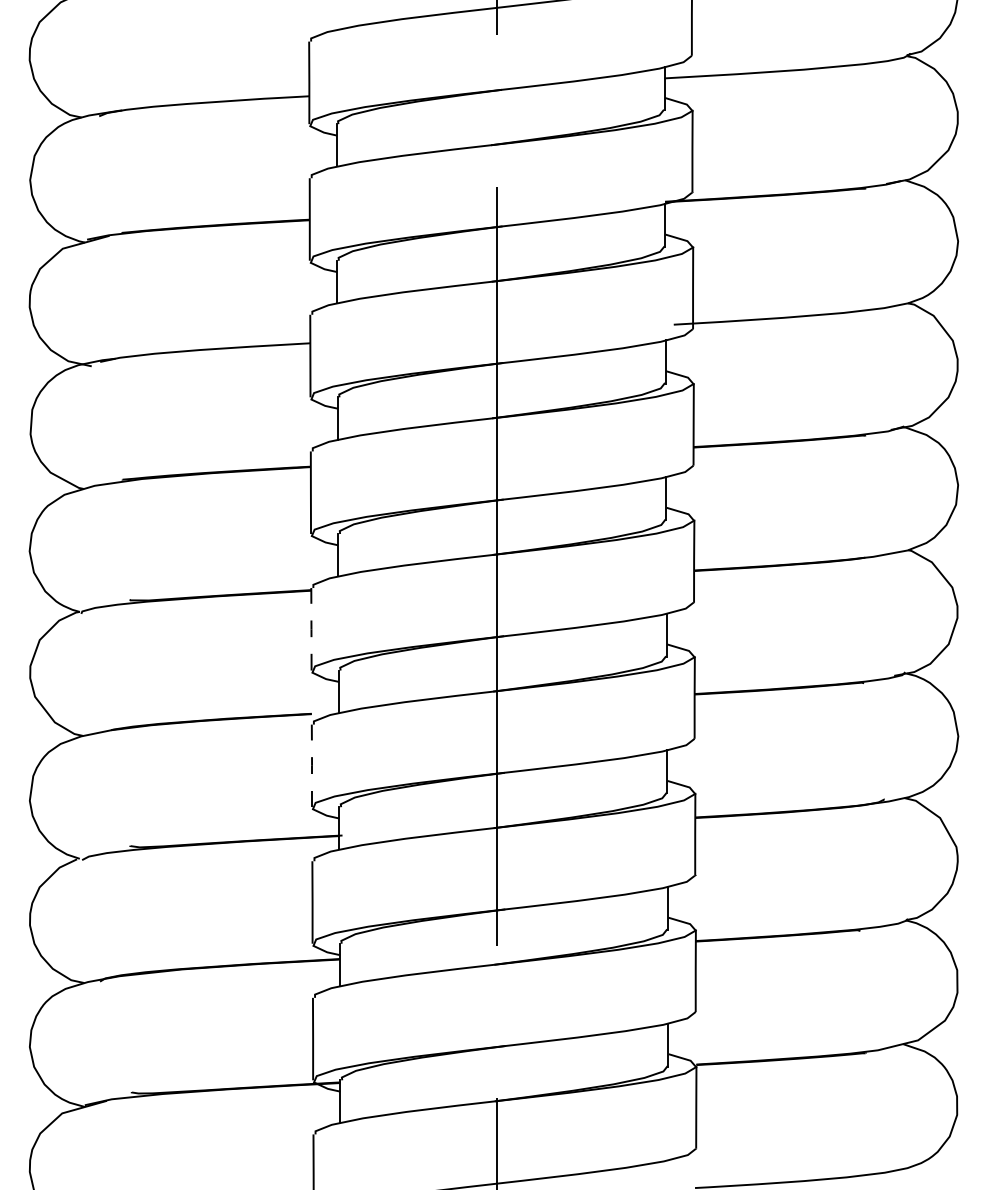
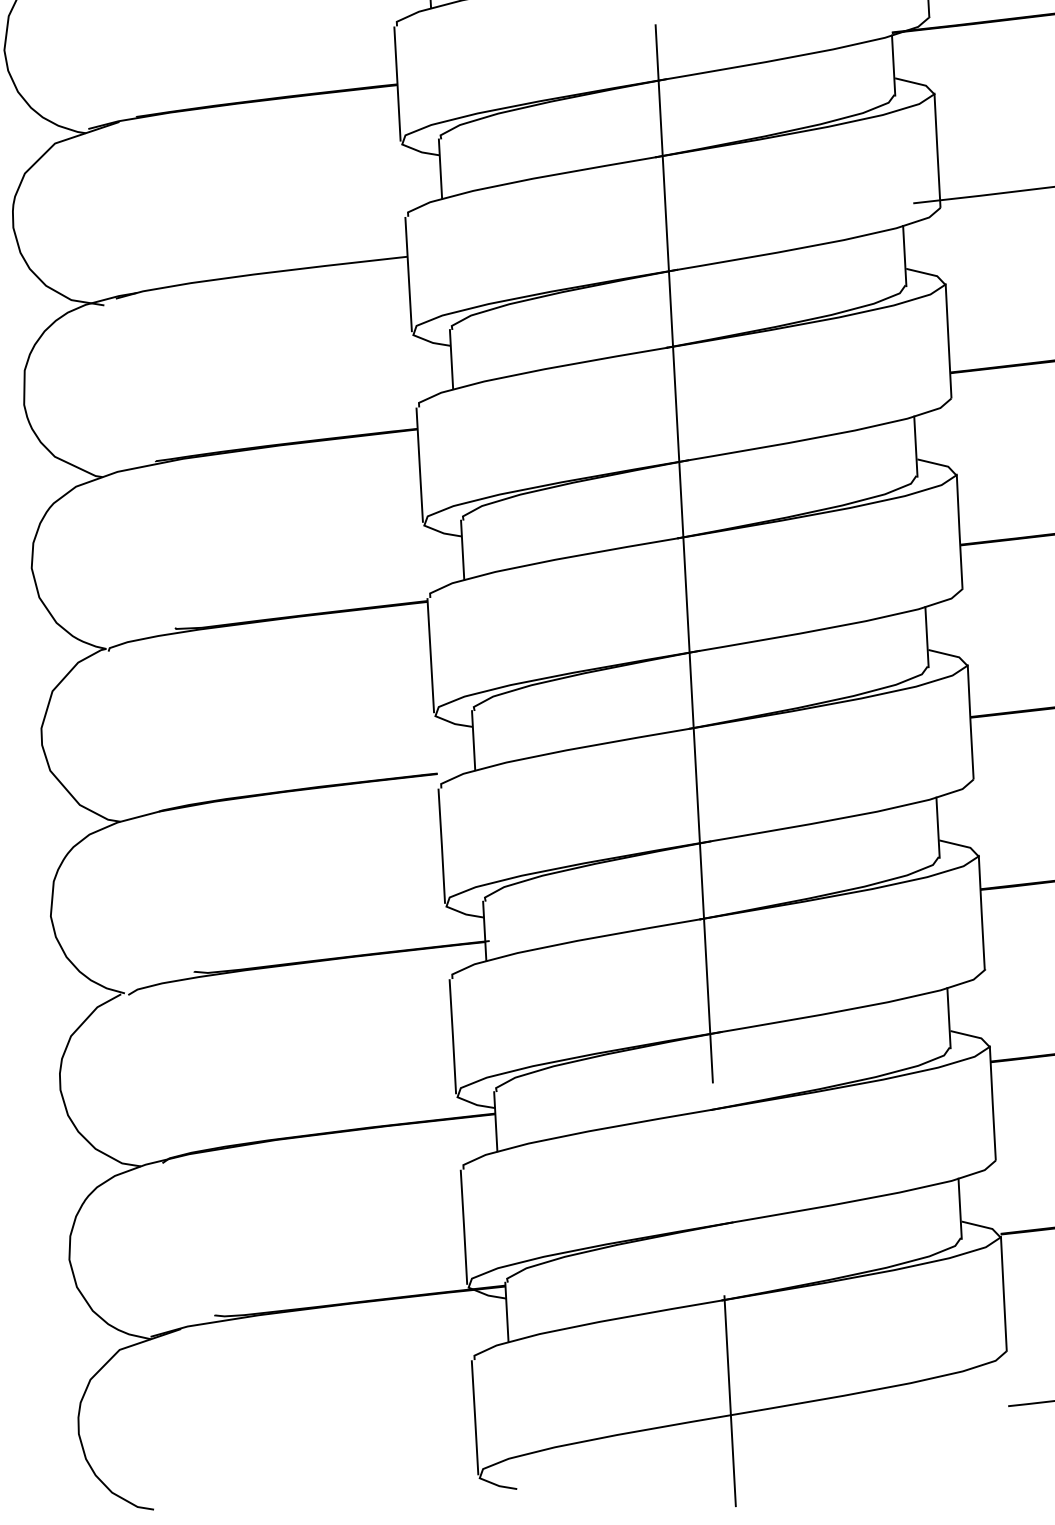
line: (311, 629) -> (430, 655), dashed -> solid
line: (312, 765) -> (442, 845), dashed -> solid

